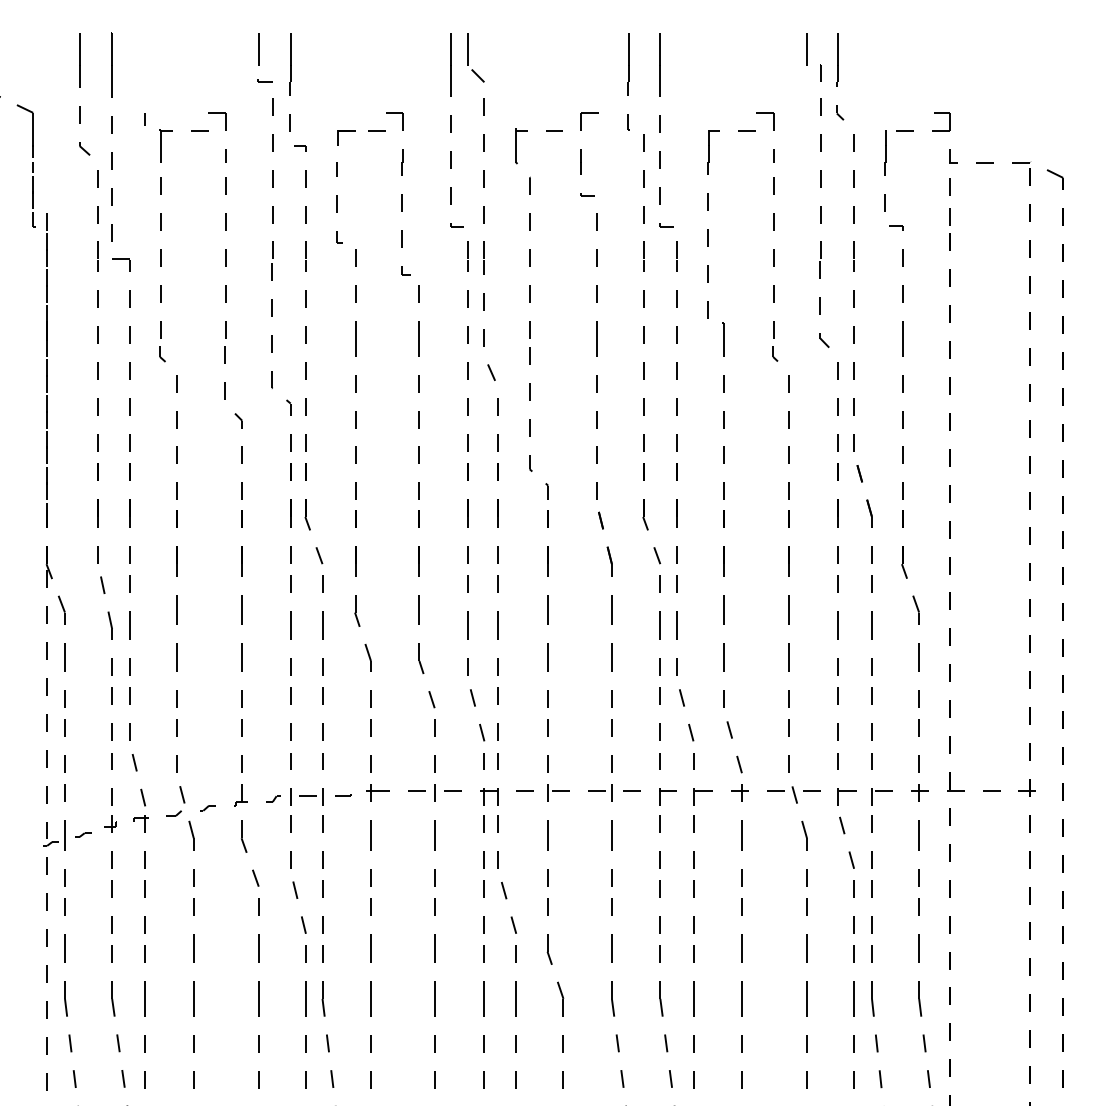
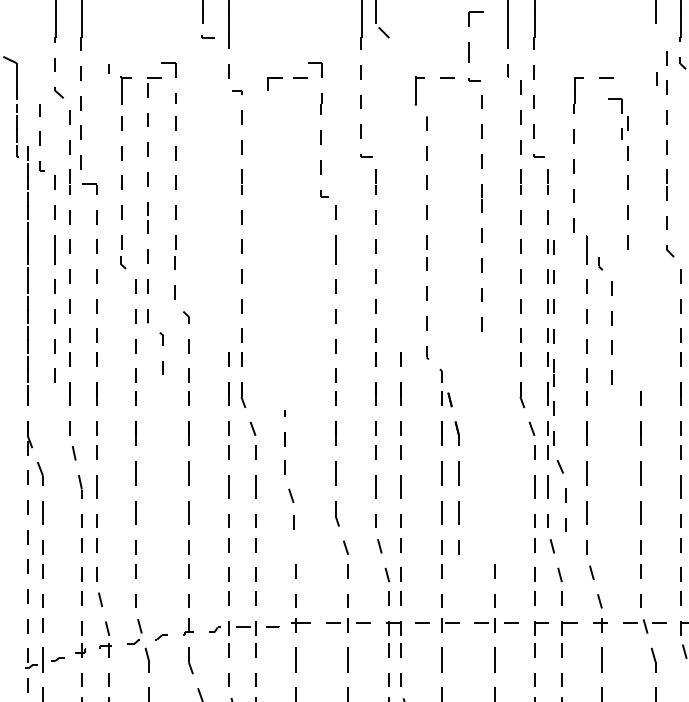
line: (820, 72) -> (656, 77), moved
part: (773, 130) -> (622, 113), moved
part: (272, 274) -> (148, 228), moved
part: (490, 274) -> (559, 385), moved
part: (596, 302) -> (481, 168), moved
part: (355, 330) -> (54, 242), moved
curve: (788, 422) -> (611, 320), moved
part: (362, 608) -> (288, 472), size x0.7
part: (605, 609) -> (453, 473), moved

